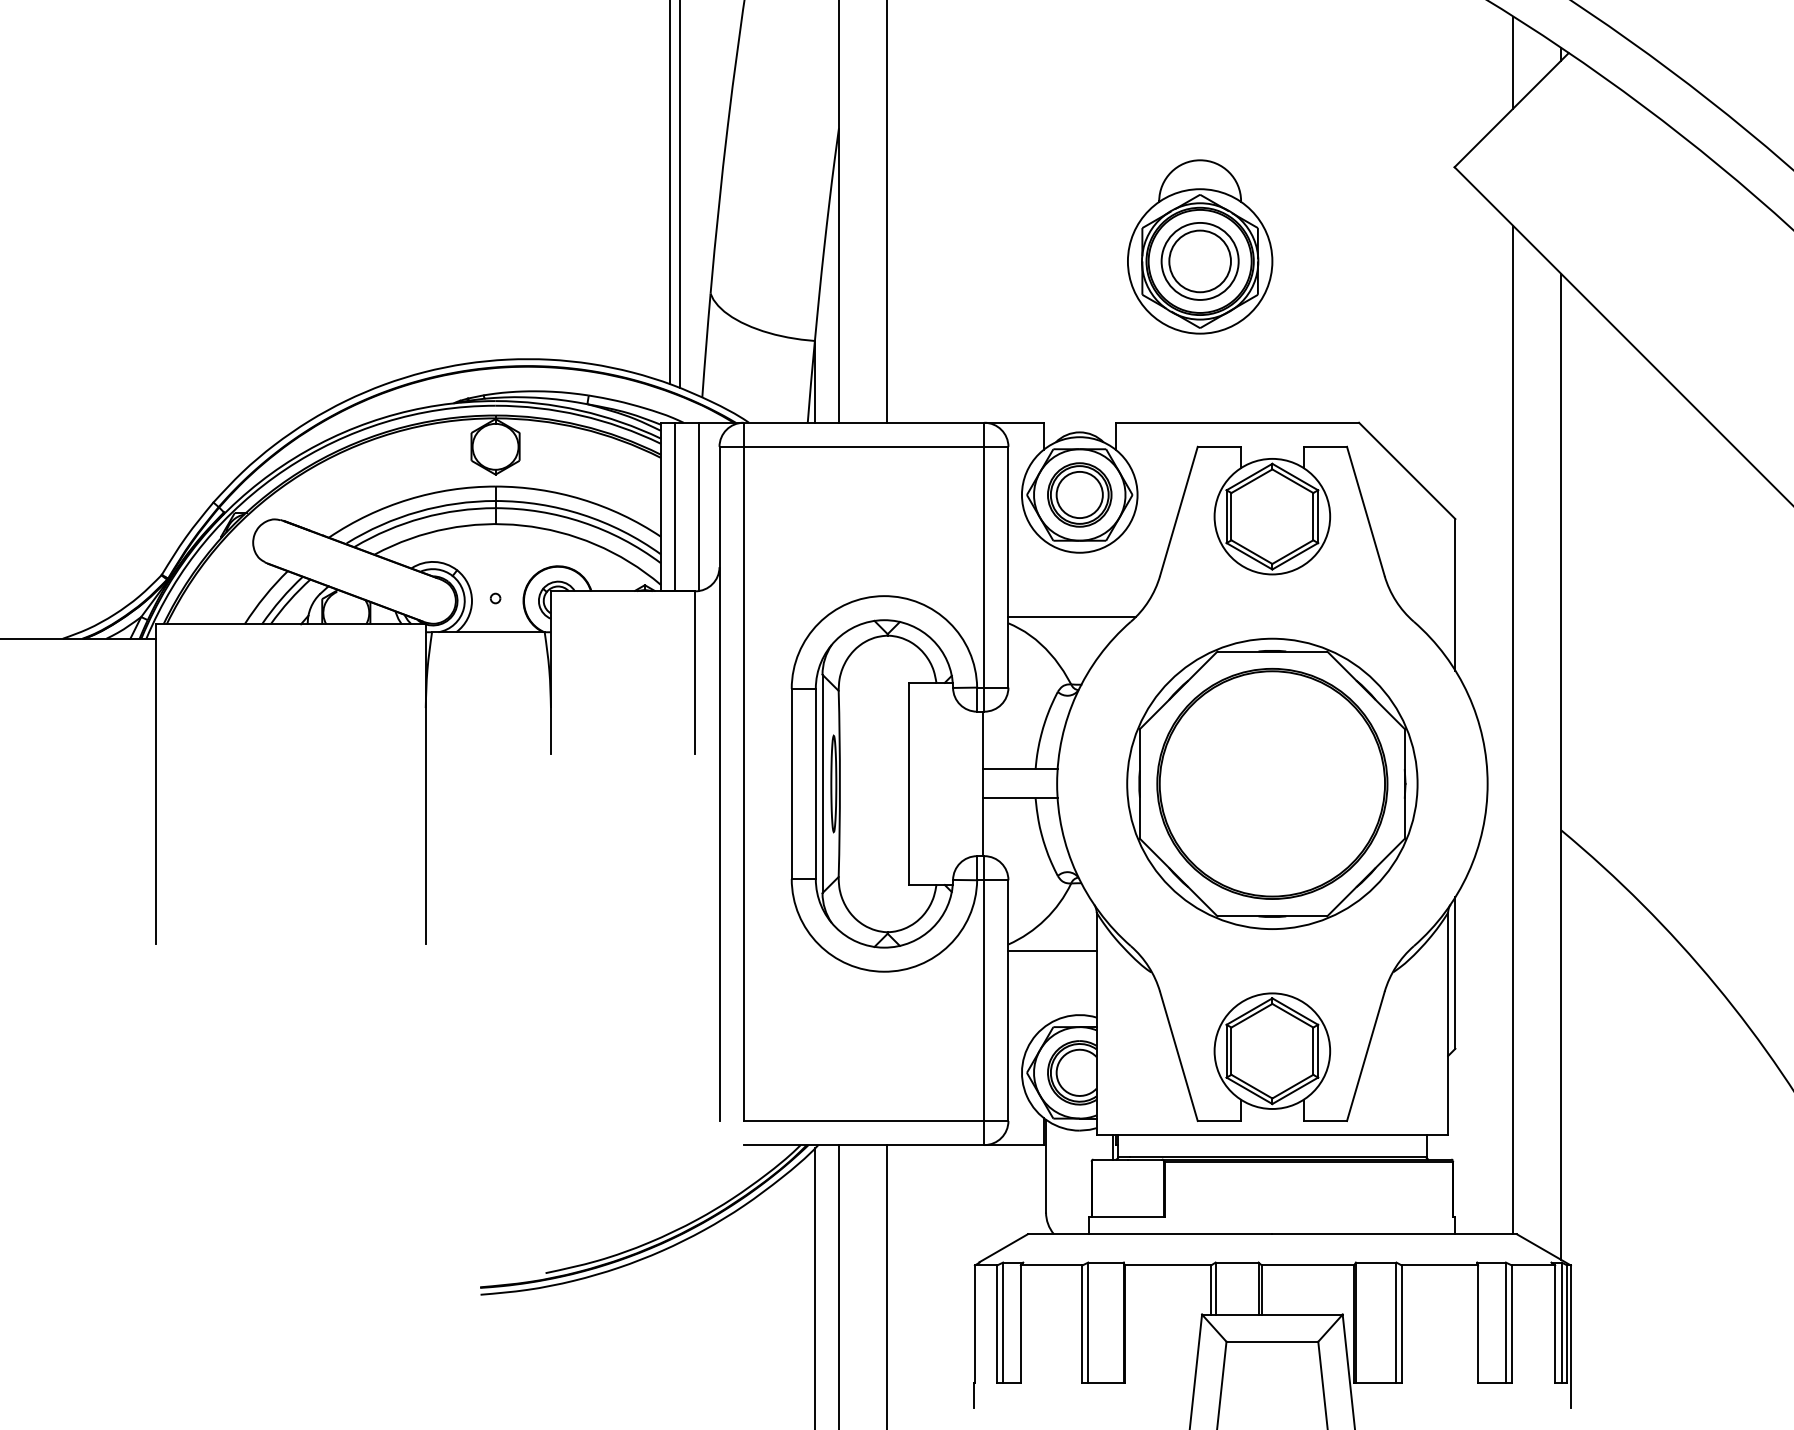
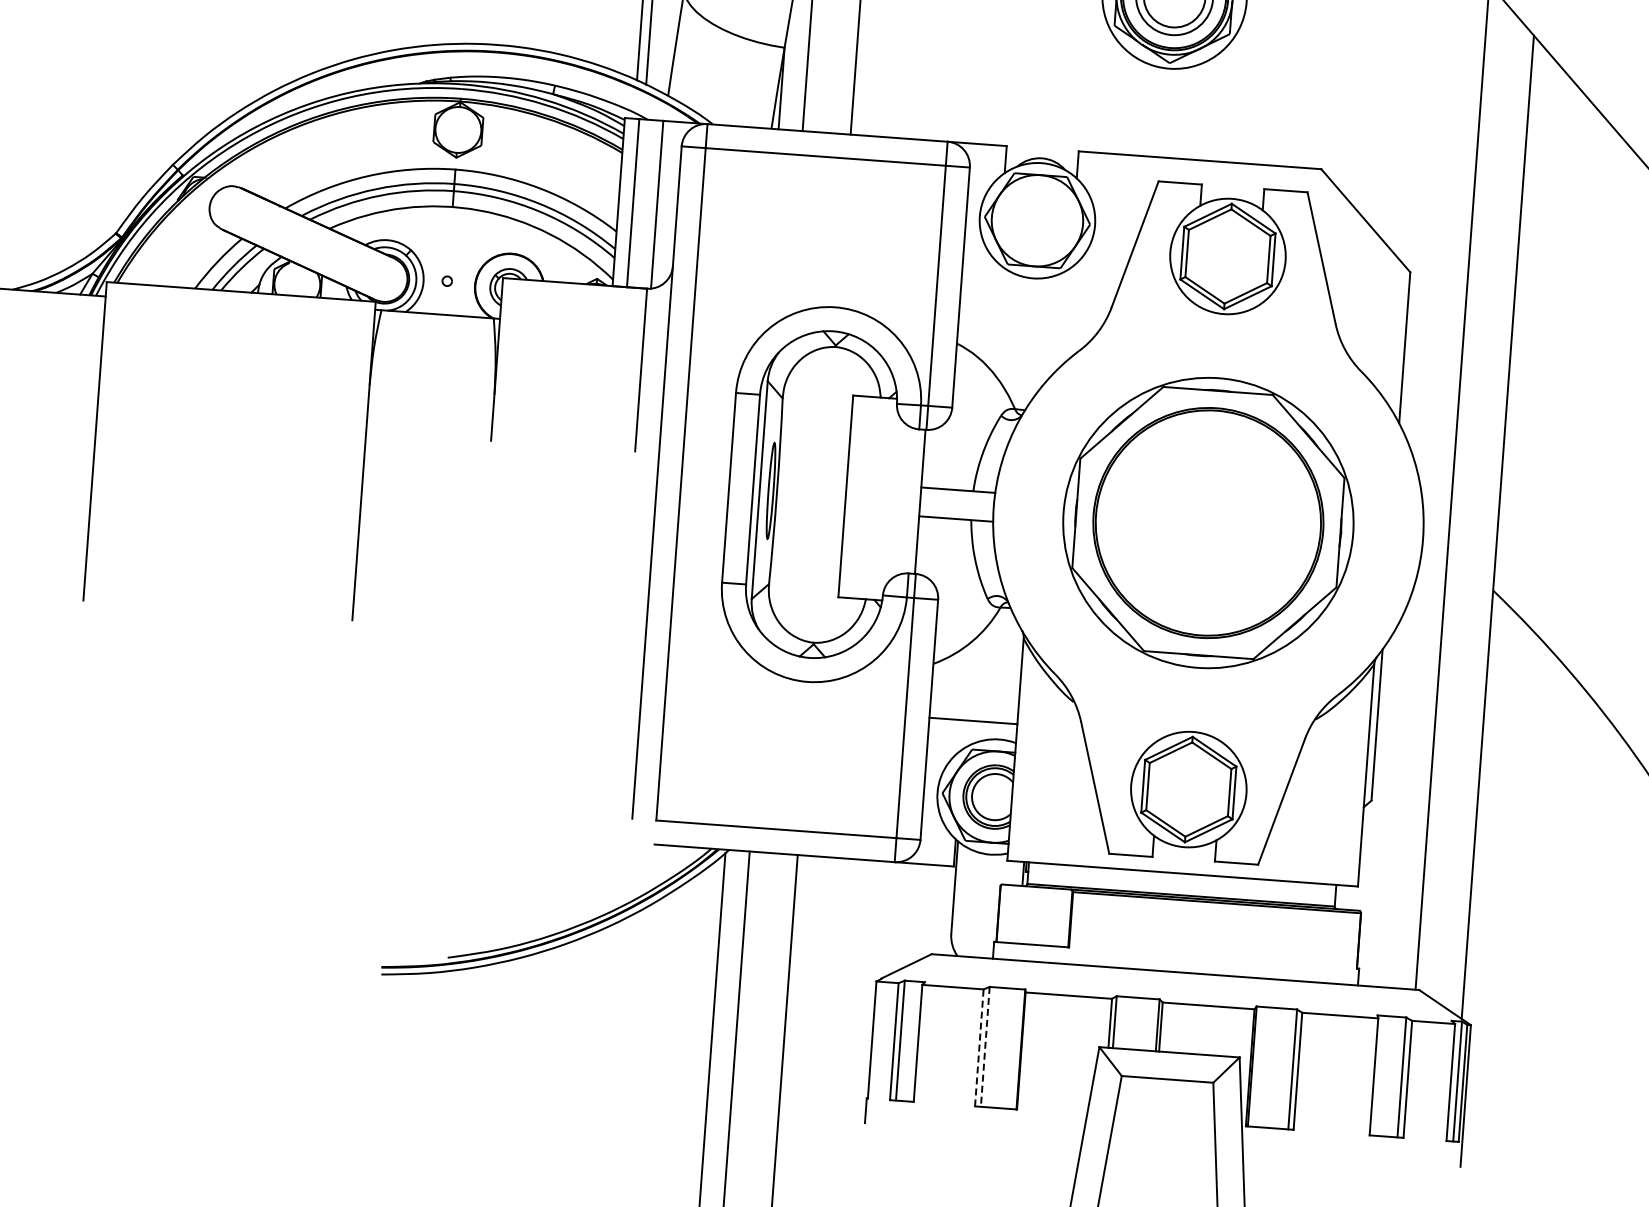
part: (1079, 494) -> (1037, 220), removed
line: (1071, 617) -> (1020, 342), removed
line: (1052, 950) -> (973, 720), moved
line: (1088, 1323) -> (985, 1047), solid -> dashed
line: (1082, 1324) -> (979, 1048), solid -> dashed

